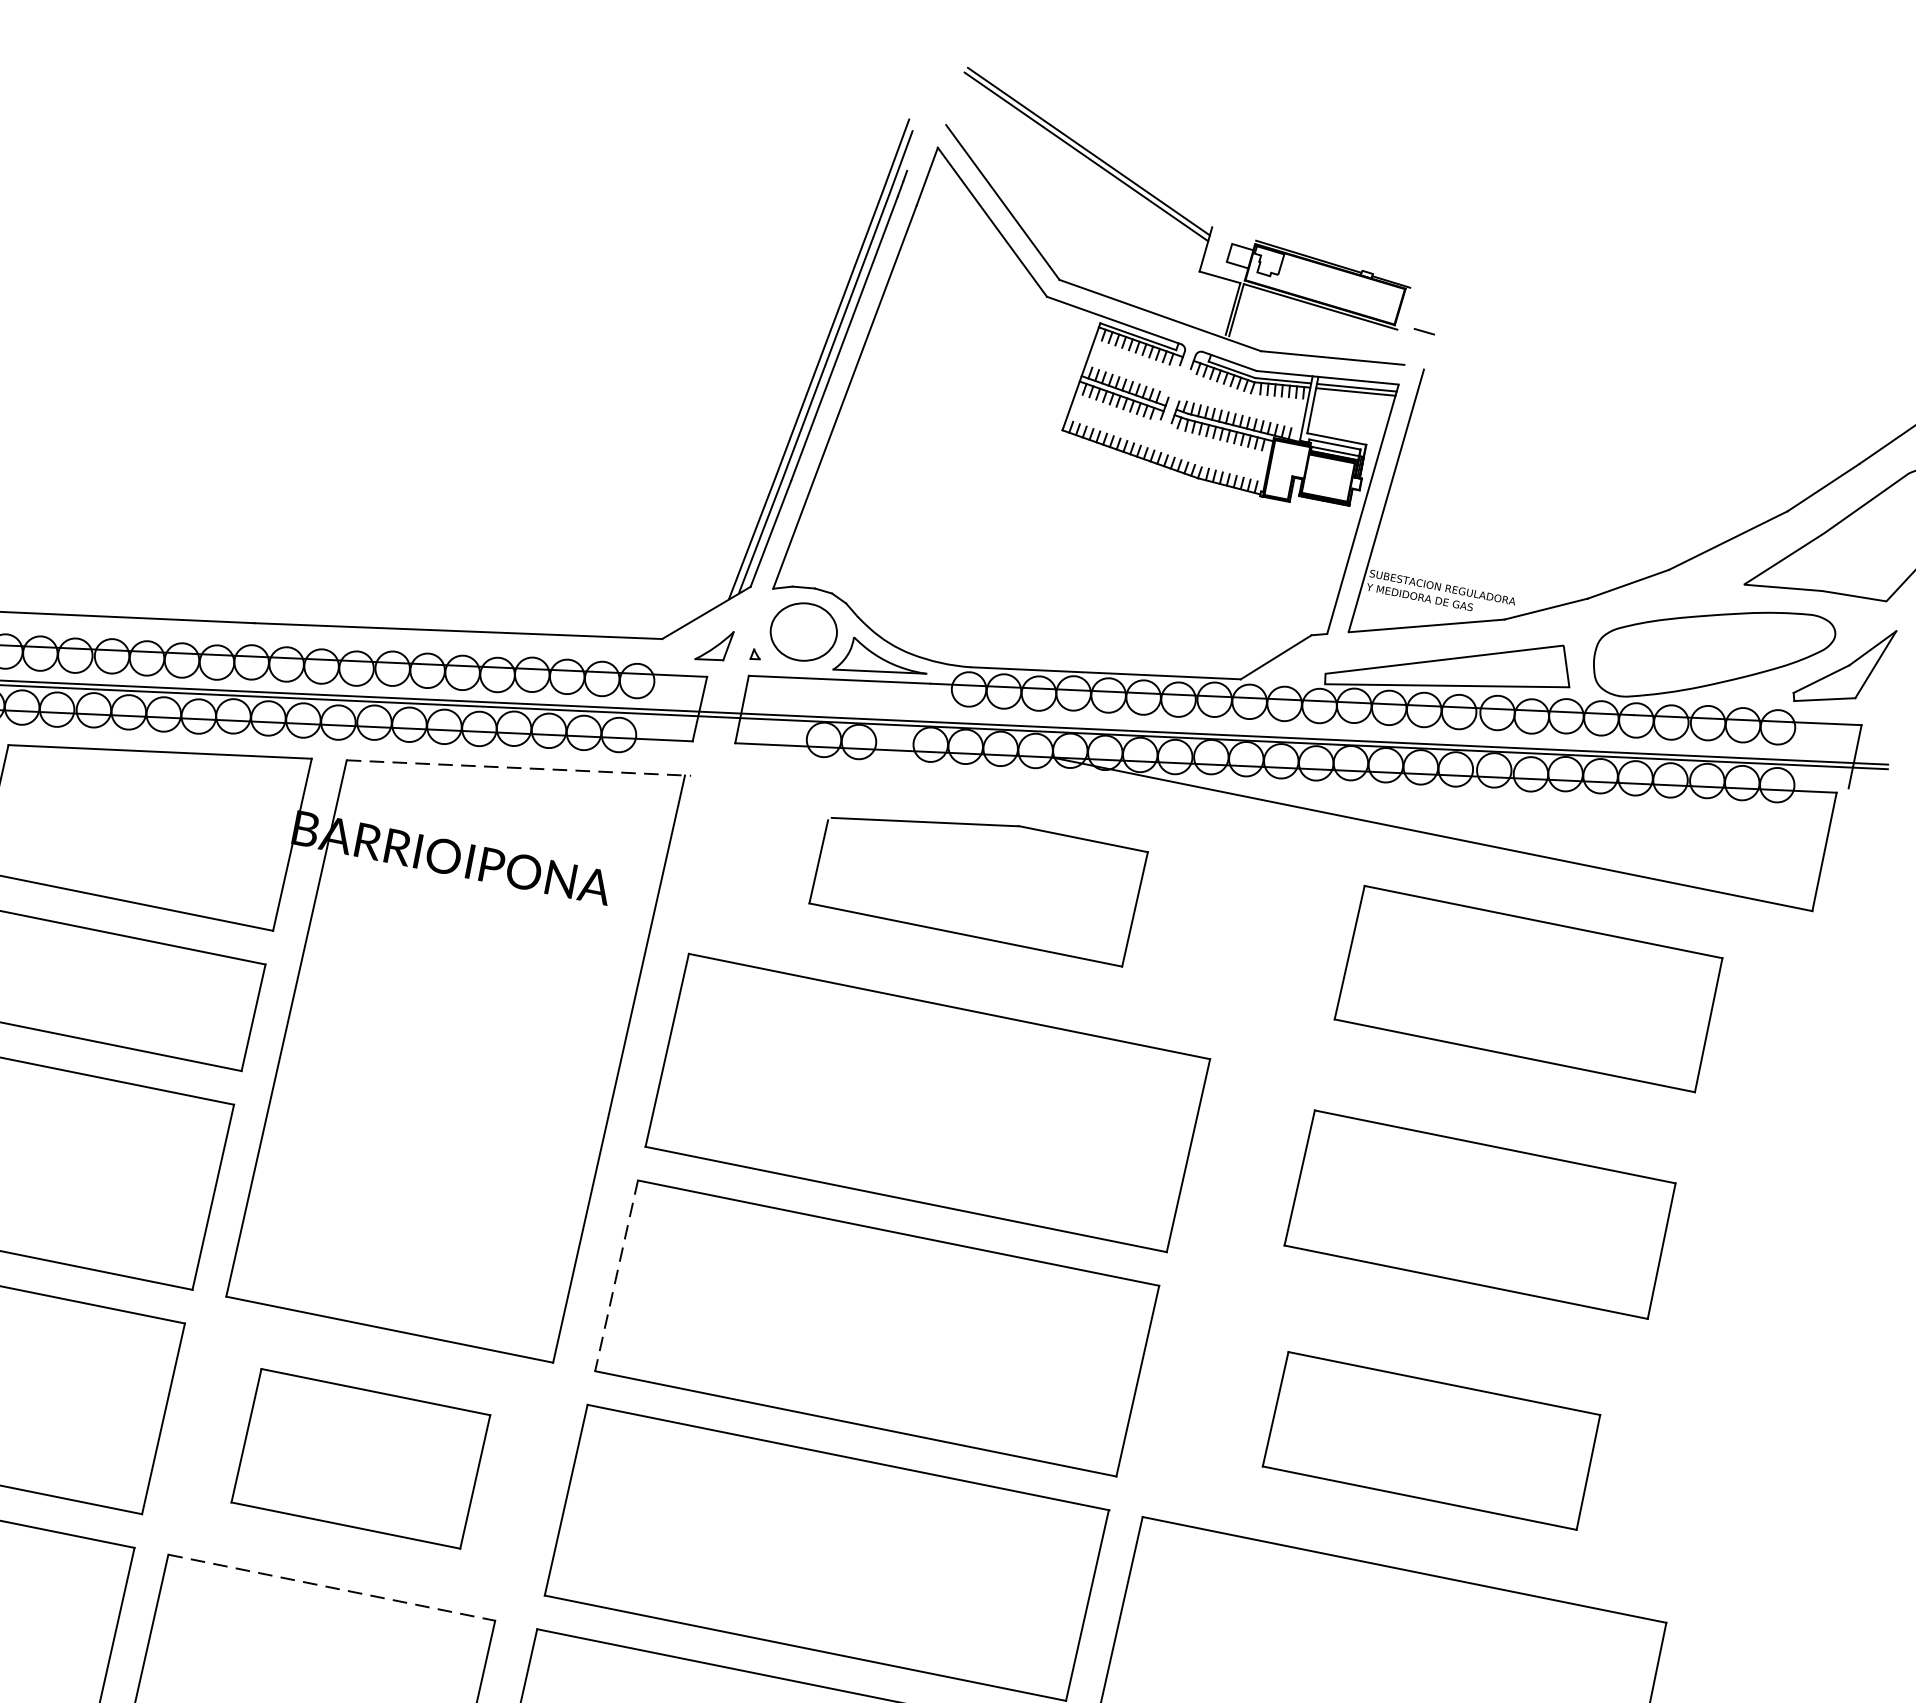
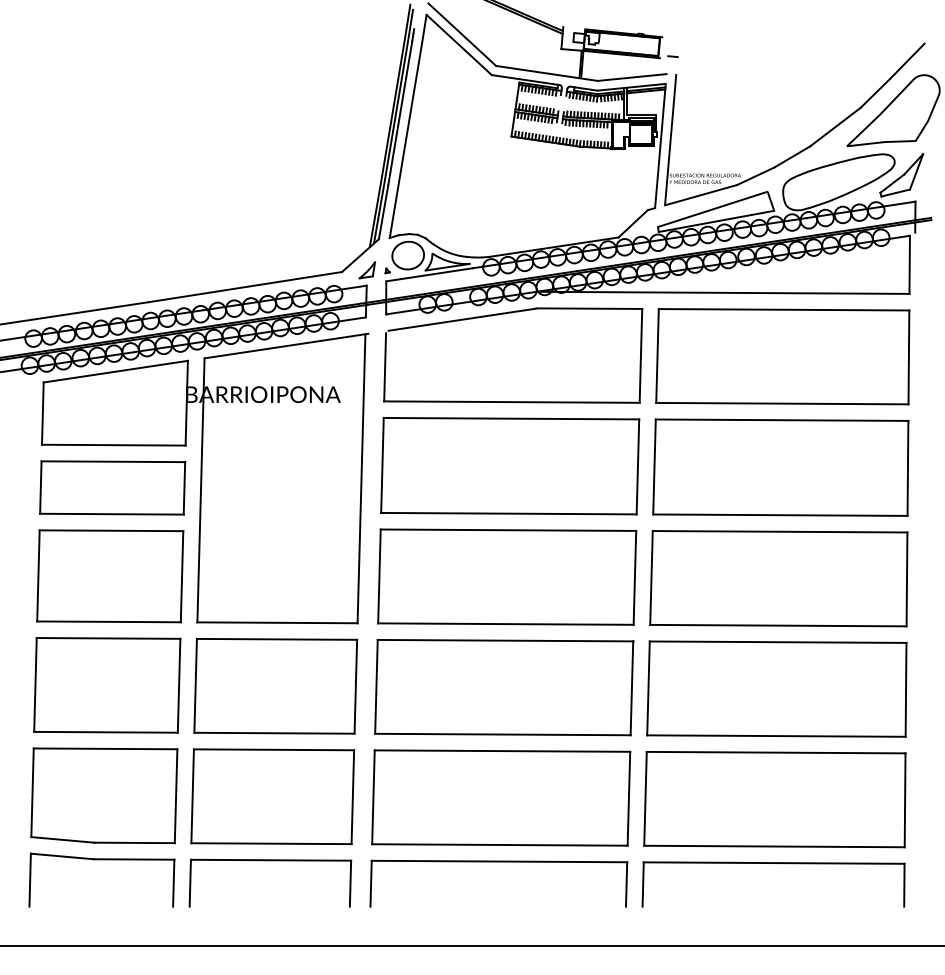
line: (518, 768) -> (286, 346), dashed -> solid
part: (978, 878) -> (513, 355), size x1.67
part: (1527, 988) -> (782, 356), size x1.43
part: (1479, 1214) -> (780, 467), size x1.43
line: (616, 1275) -> (379, 576), dashed -> solid
part: (1430, 1439) -> (778, 578), size x1.67
part: (360, 1458) -> (275, 686), size x1.43
line: (332, 1587) -> (274, 749), dashed -> solid

